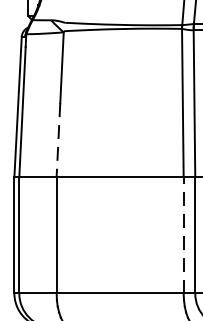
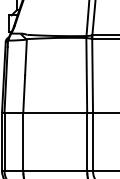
line: (59, 141) -> (24, 94), dashed -> solid
line: (184, 234) -> (87, 141), dashed -> solid

